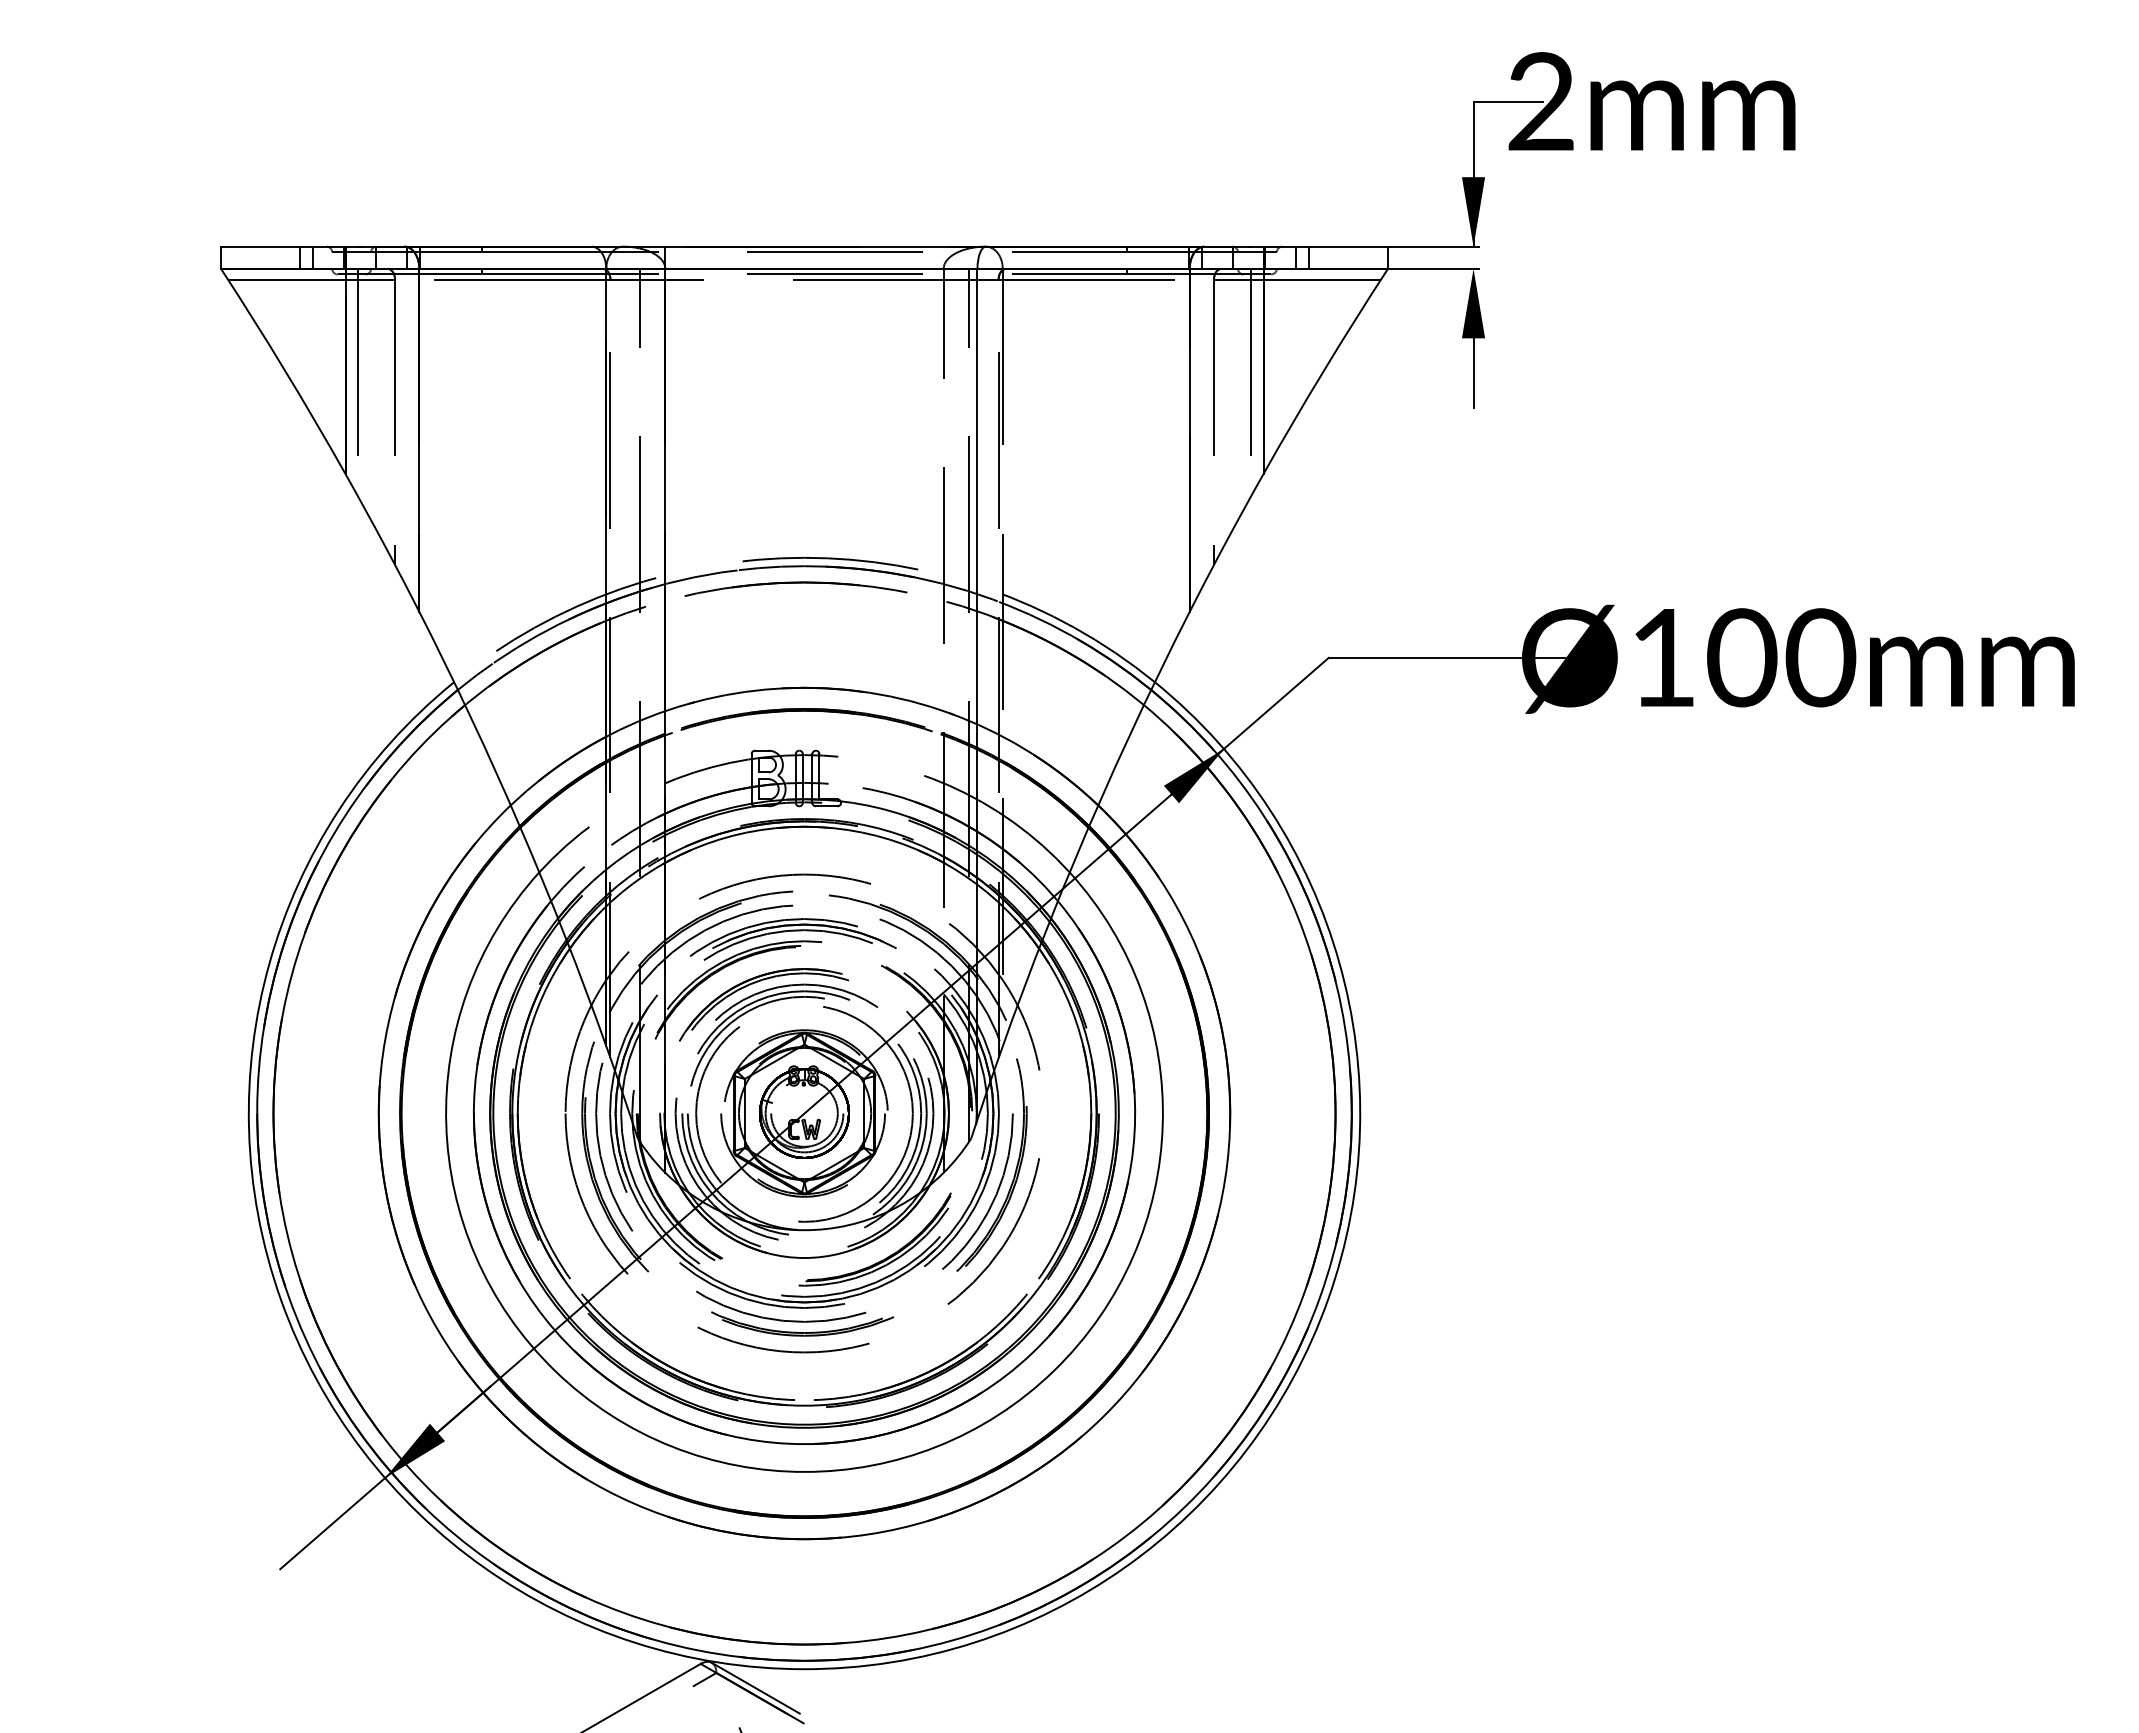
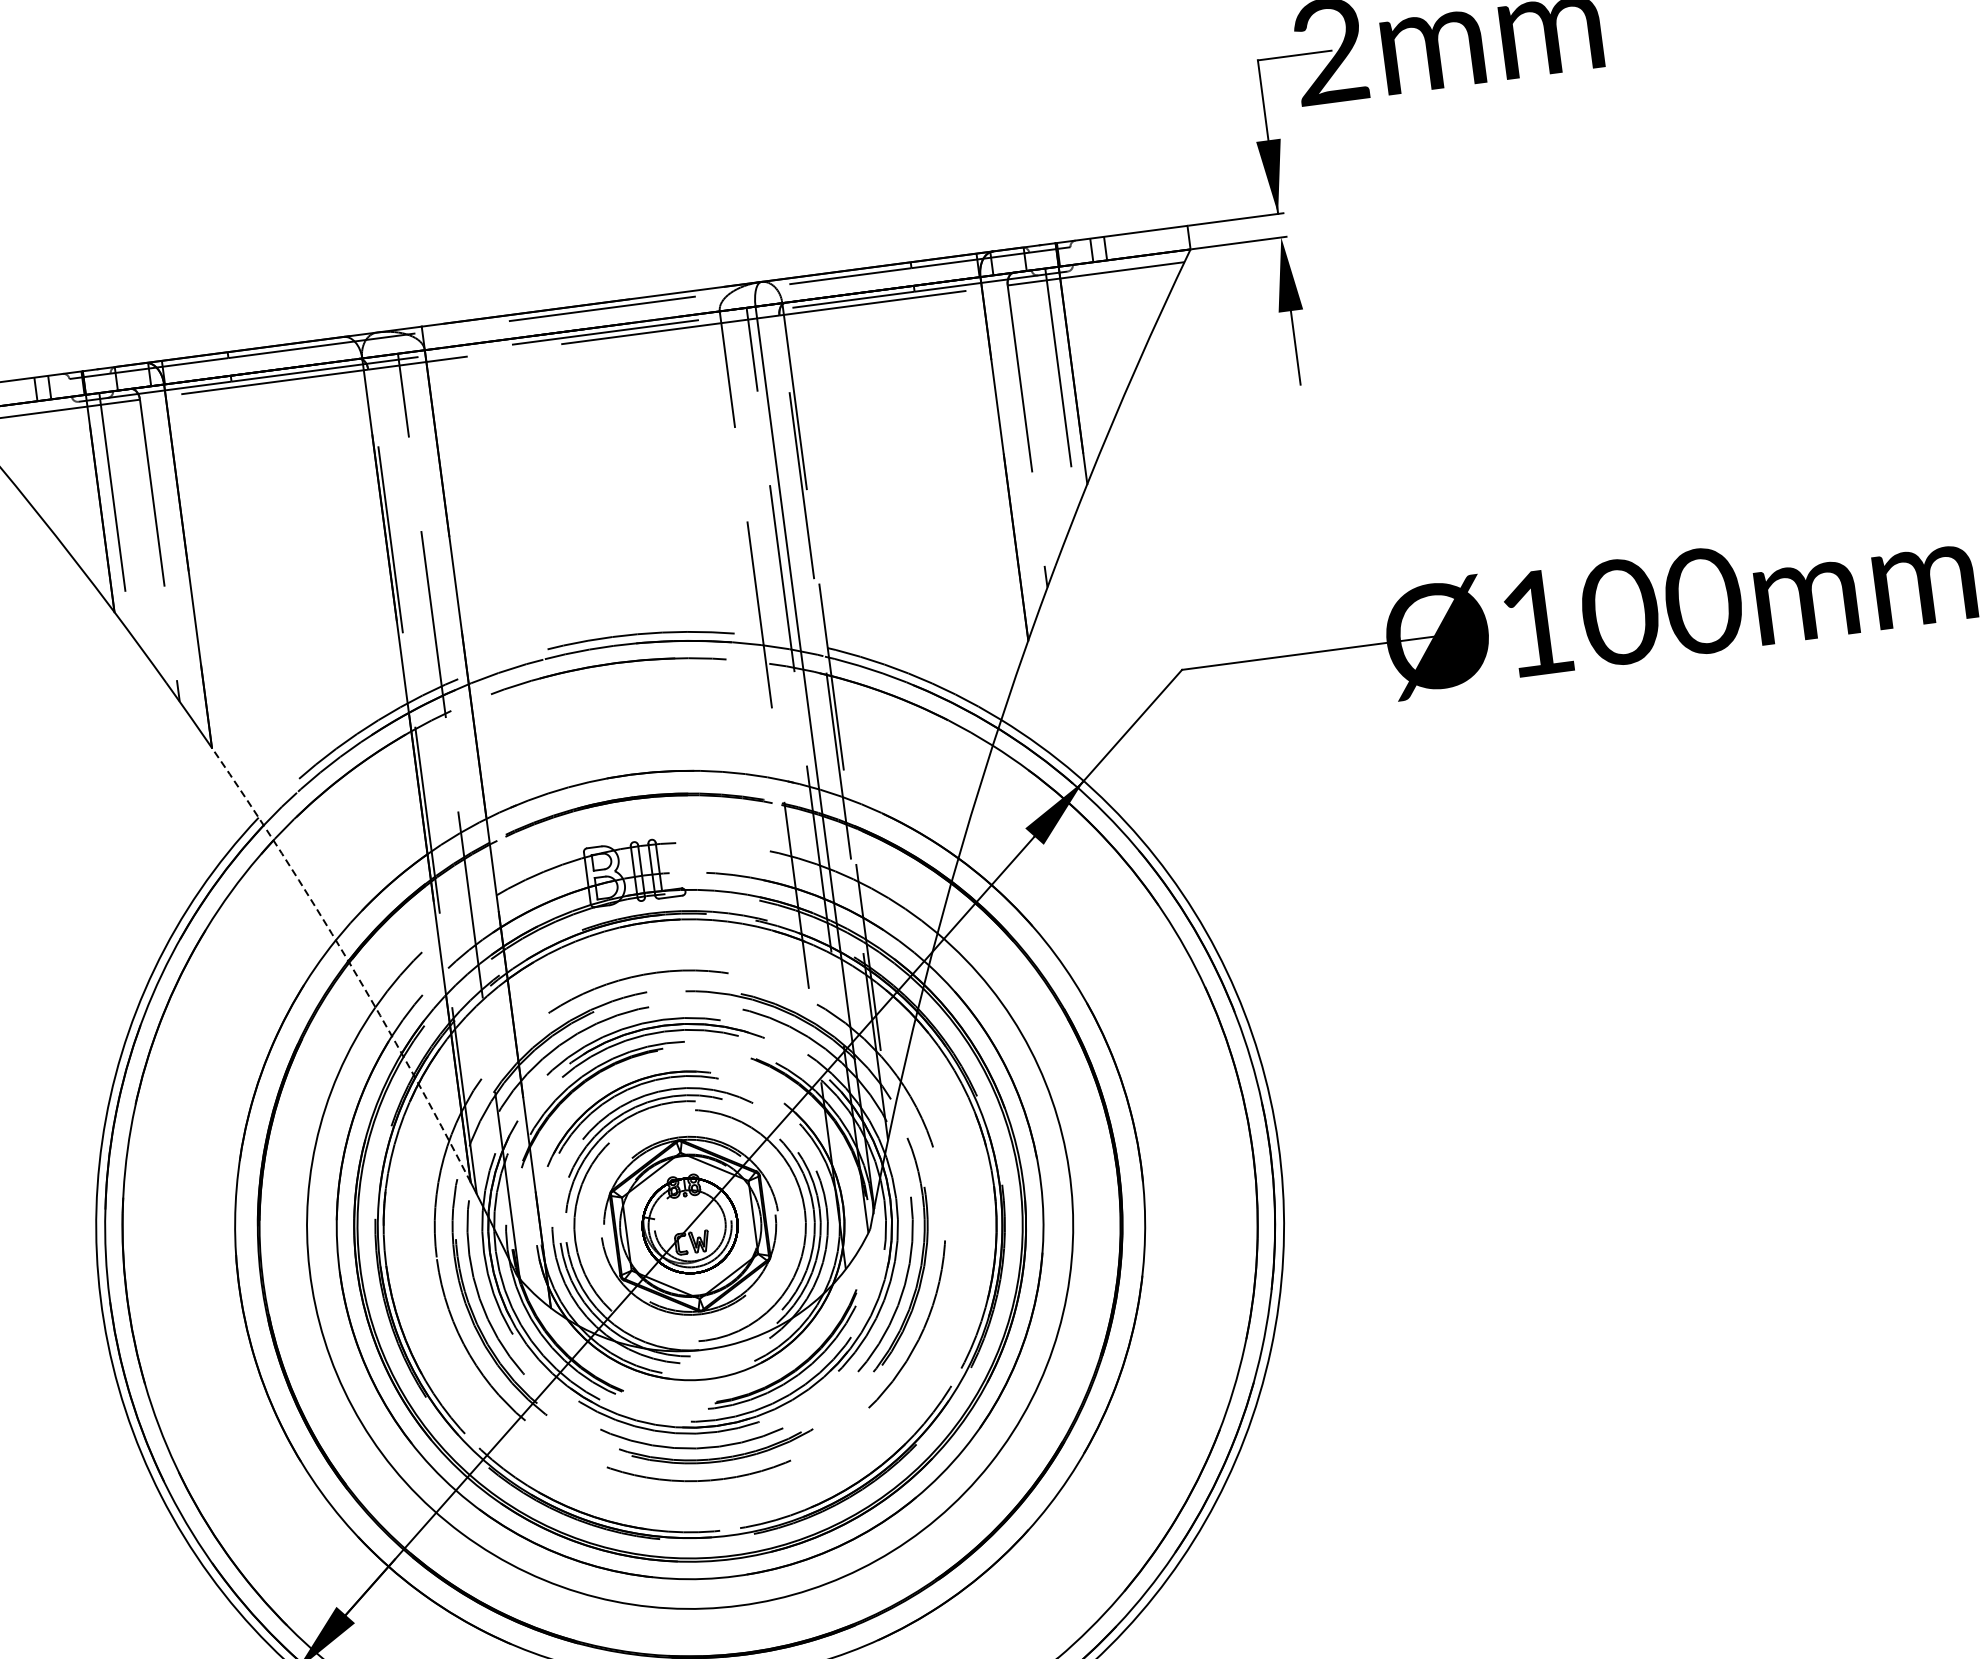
arc: (519, 826) -> (348, 961), solid -> dashed

